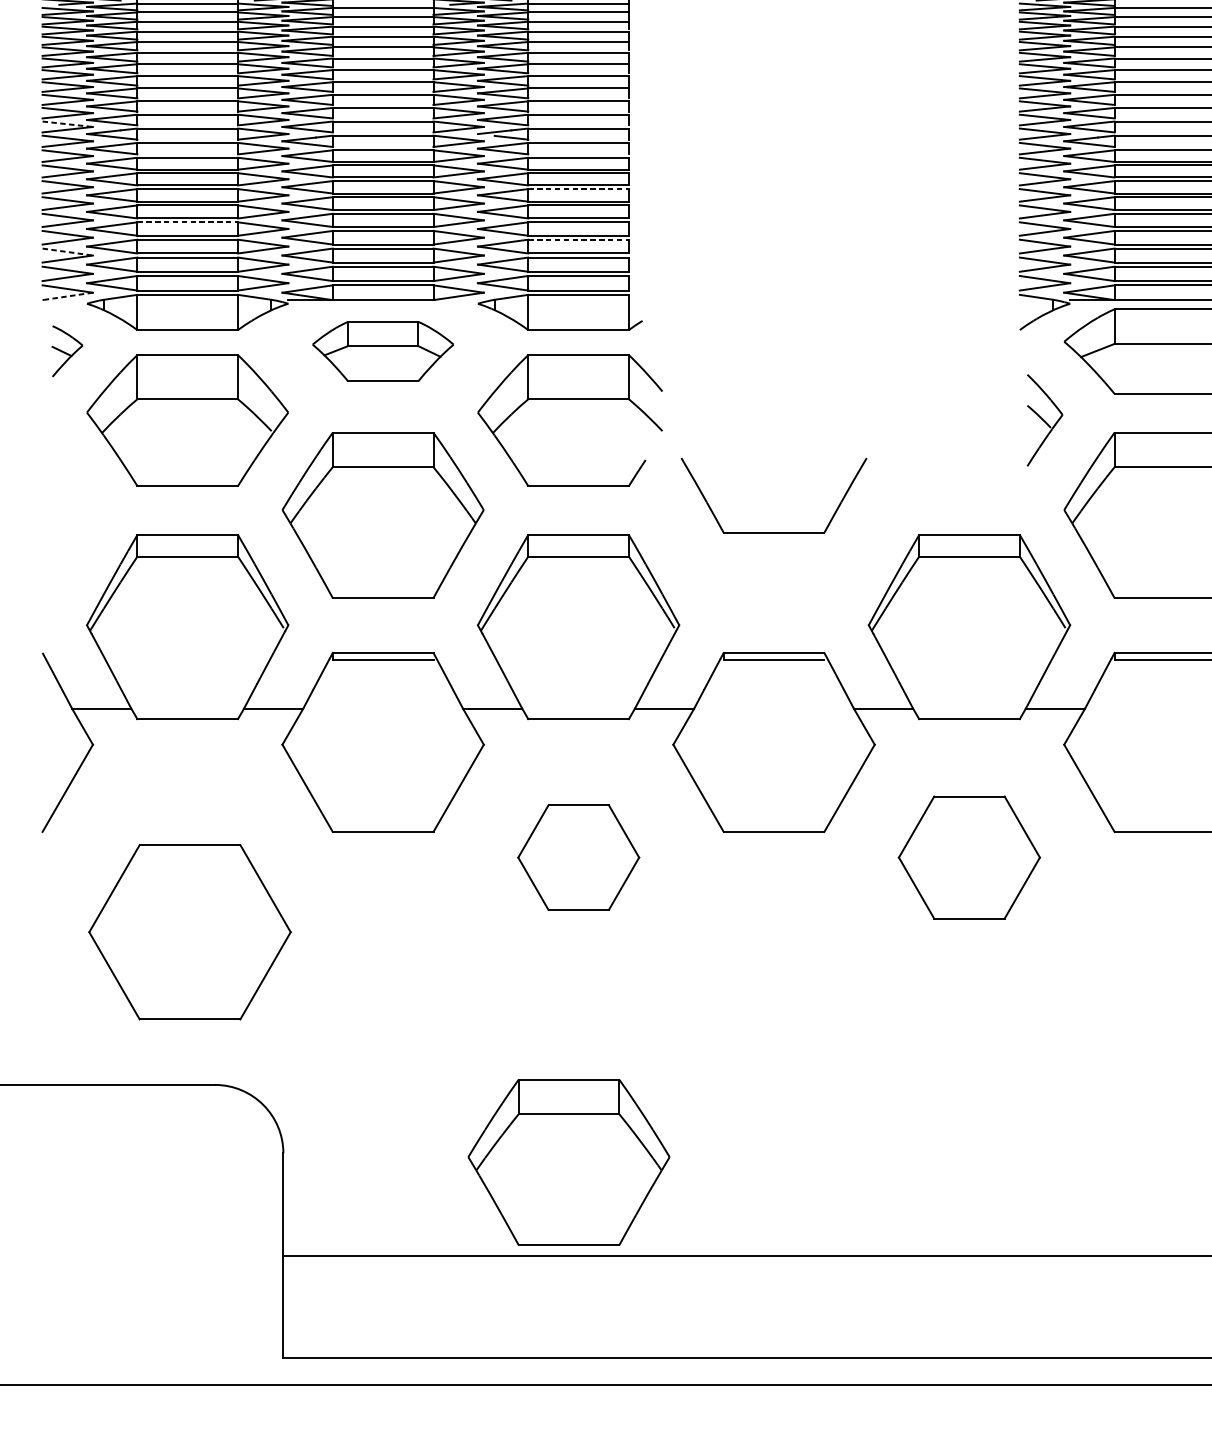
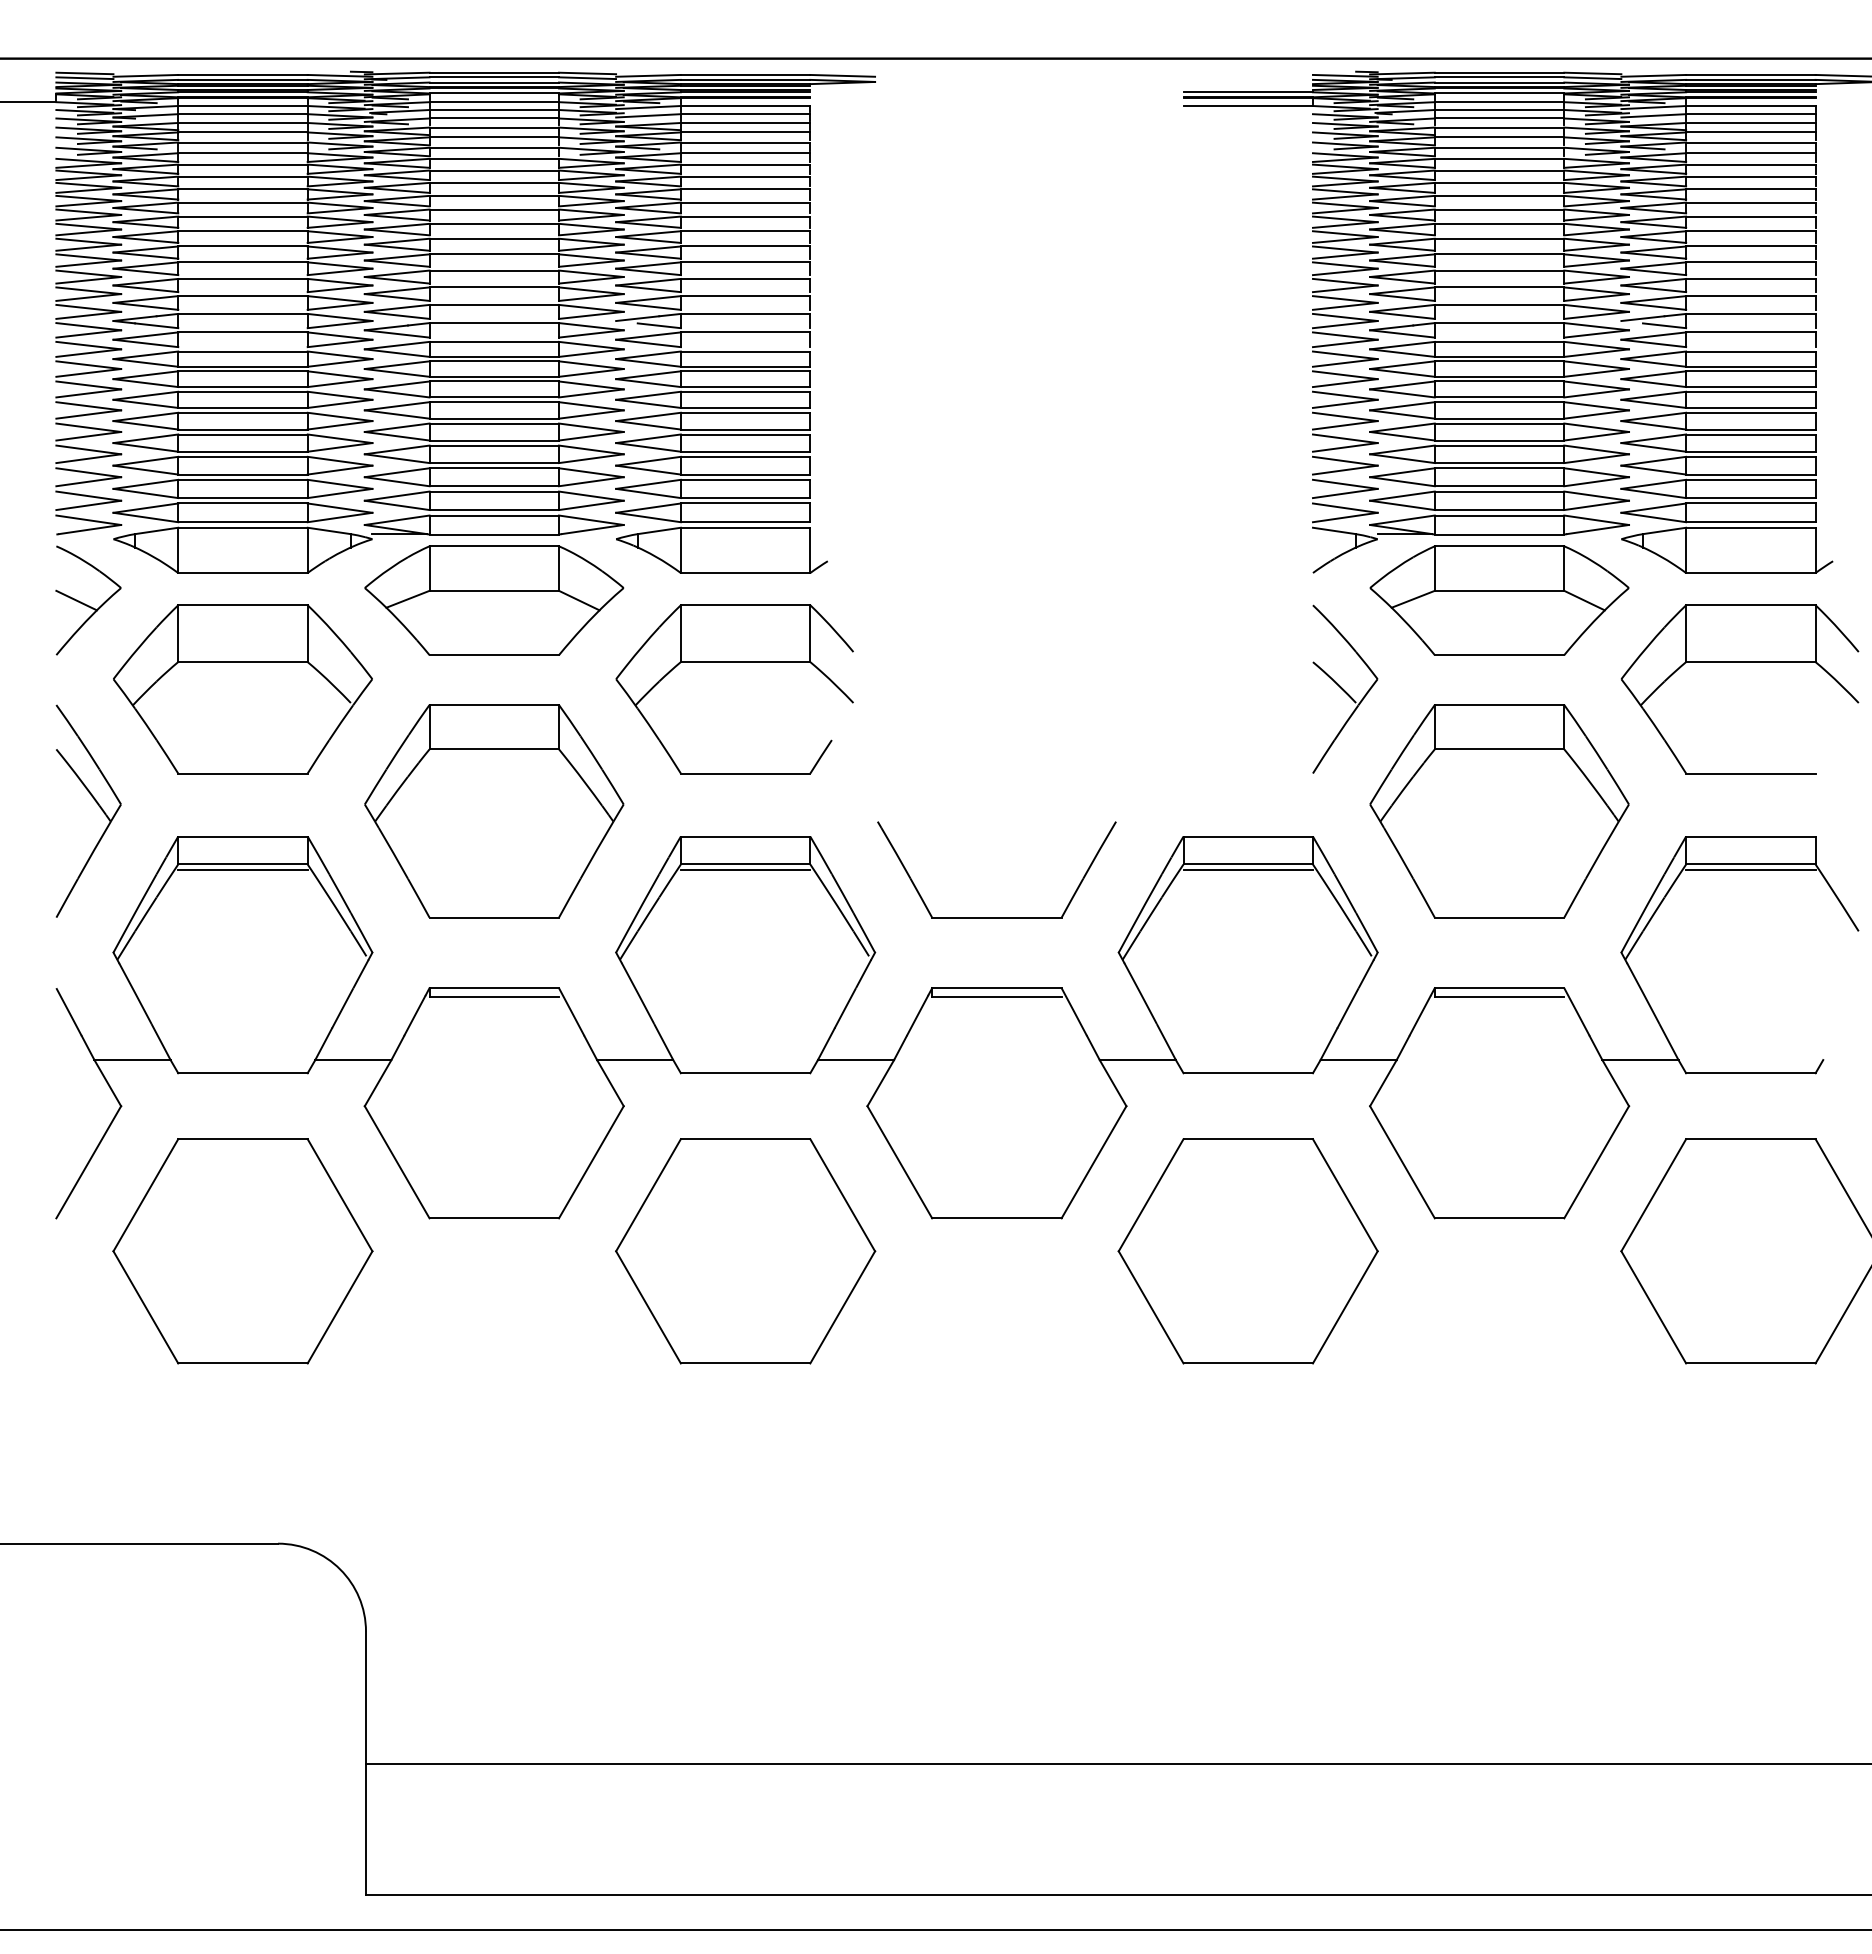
line: (67, 124) -> (88, 308), dashed -> solid
line: (578, 188) -> (745, 391), dashed -> solid
line: (187, 222) -> (242, 434), dashed -> solid
line: (578, 239) -> (745, 456), dashed -> solid
line: (67, 251) -> (88, 472), dashed -> solid
line: (68, 296) -> (89, 529), dashed -> solid
part: (67, 351) -> (88, 600), size x1.67
part: (383, 351) -> (494, 600), size x1.43
part: (1045, 419) -> (1345, 688), size x1.43
part: (73, 509) -> (96, 803), added
part: (773, 532) -> (996, 917), moved
line: (187, 561) -> (242, 870), added
line: (578, 561) -> (745, 870), added
line: (968, 561) -> (1247, 870), added
part: (578, 857) -> (745, 1251), size x1.67
part: (968, 857) -> (1247, 1251), size x1.43
part: (189, 932) -> (242, 1251), moved
part: (569, 1162) -> (733, 1643), removed

